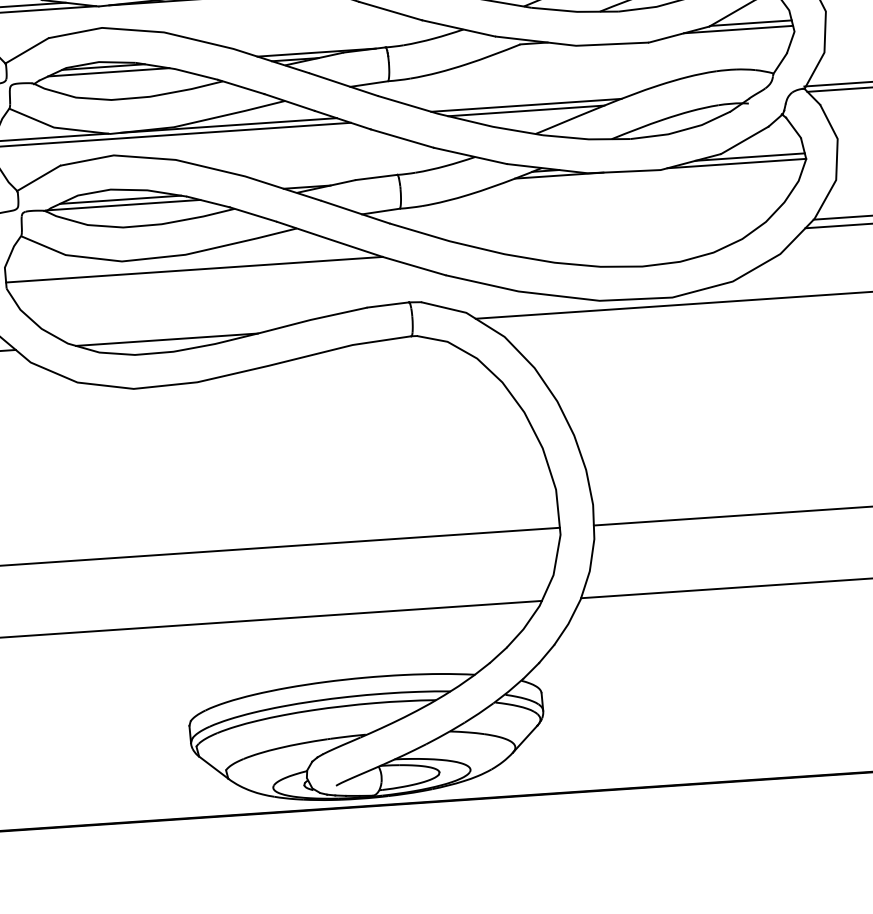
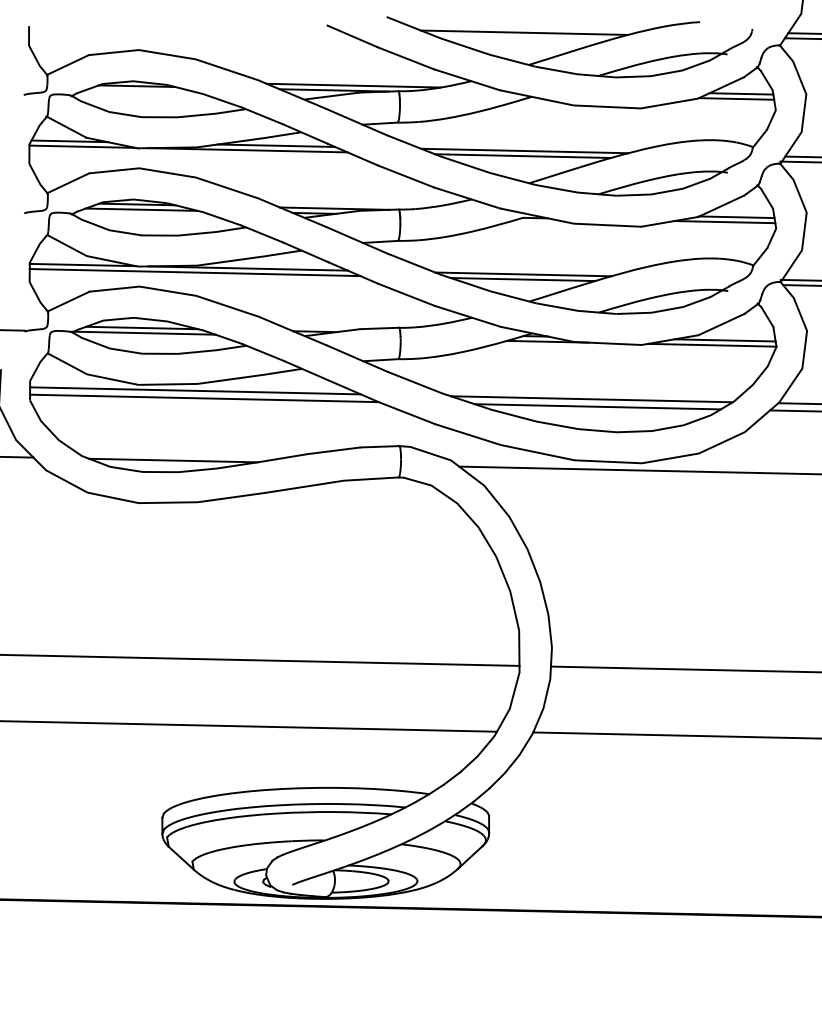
line: (611, 233) -> (591, 399), added
line: (619, 240) -> (597, 406), added
line: (184, 262) -> (195, 390), added

